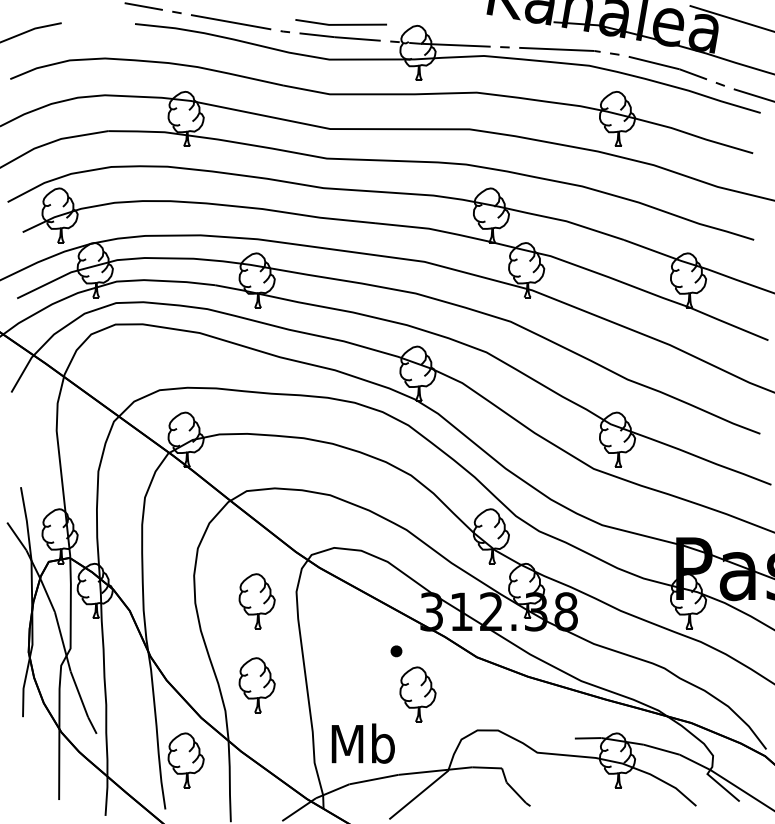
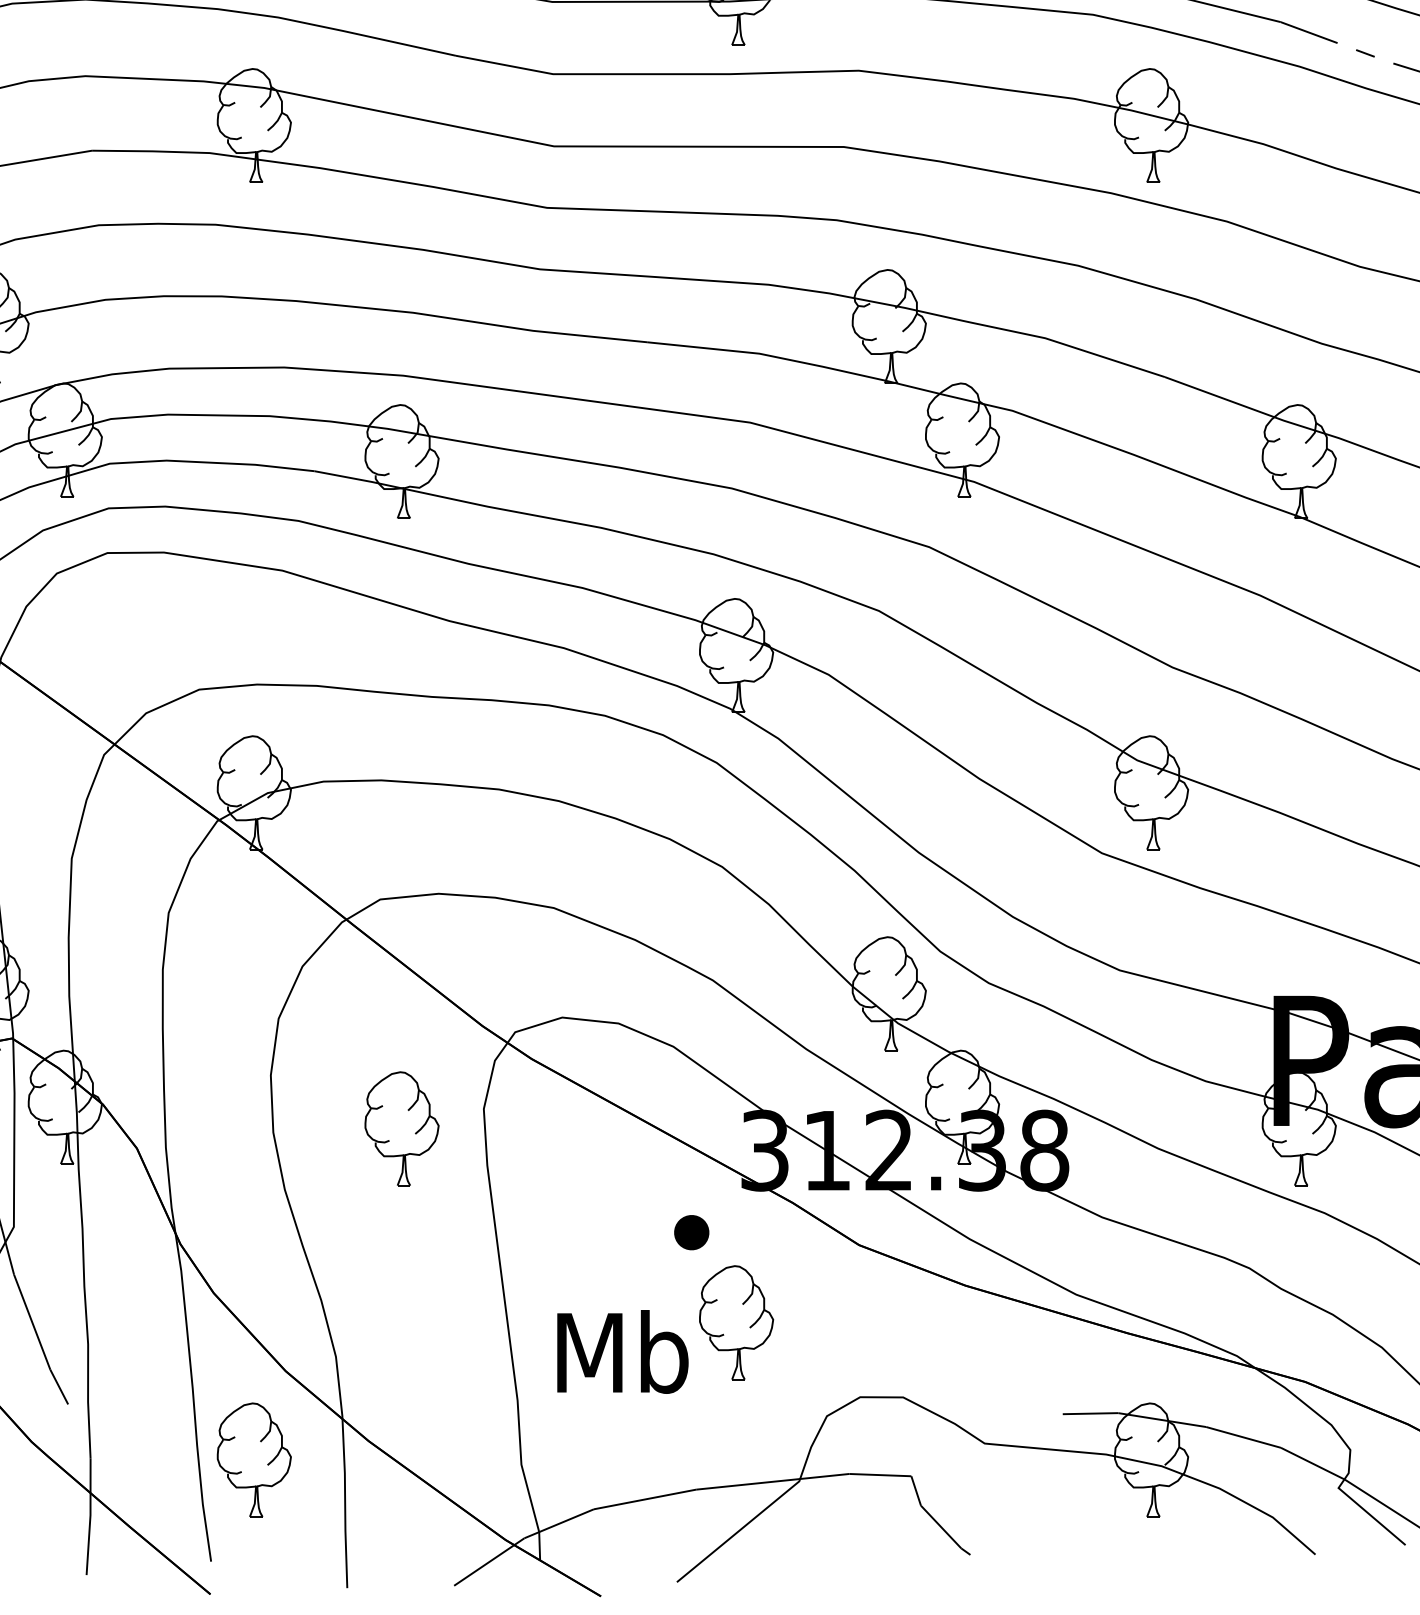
part: (396, 651) -> (691, 1233), size x1.43
part: (256, 685) -> (400, 1303), removed
text: (362, 743) -> (621, 1351), moved

